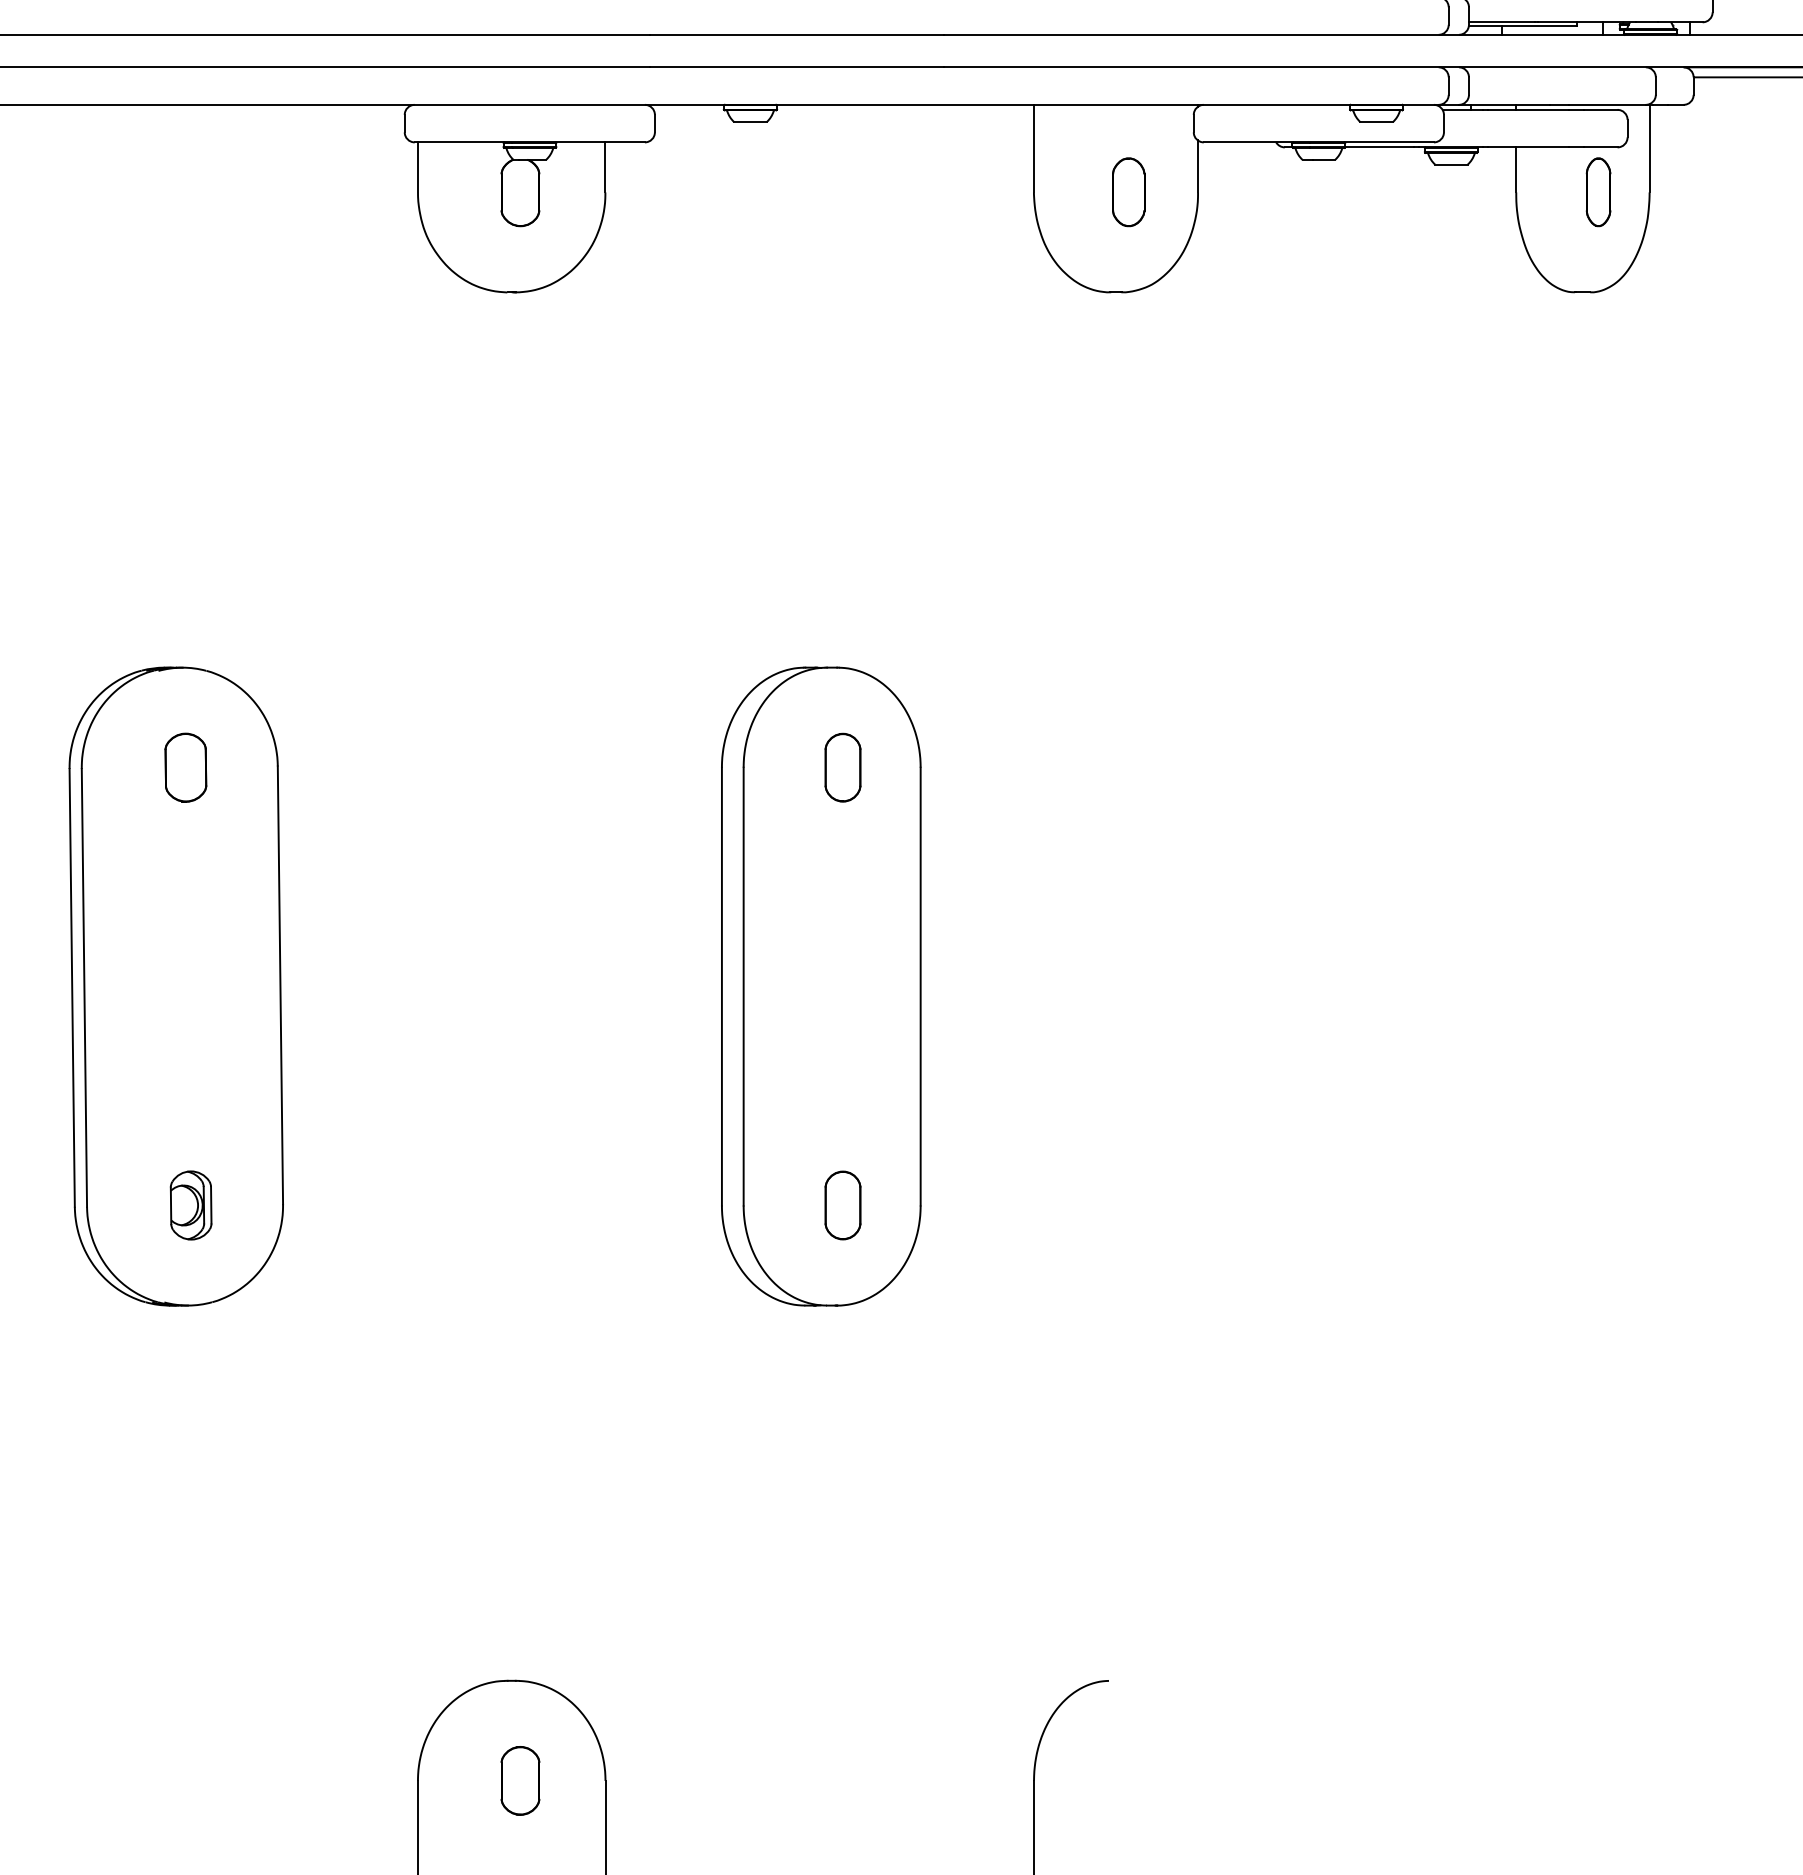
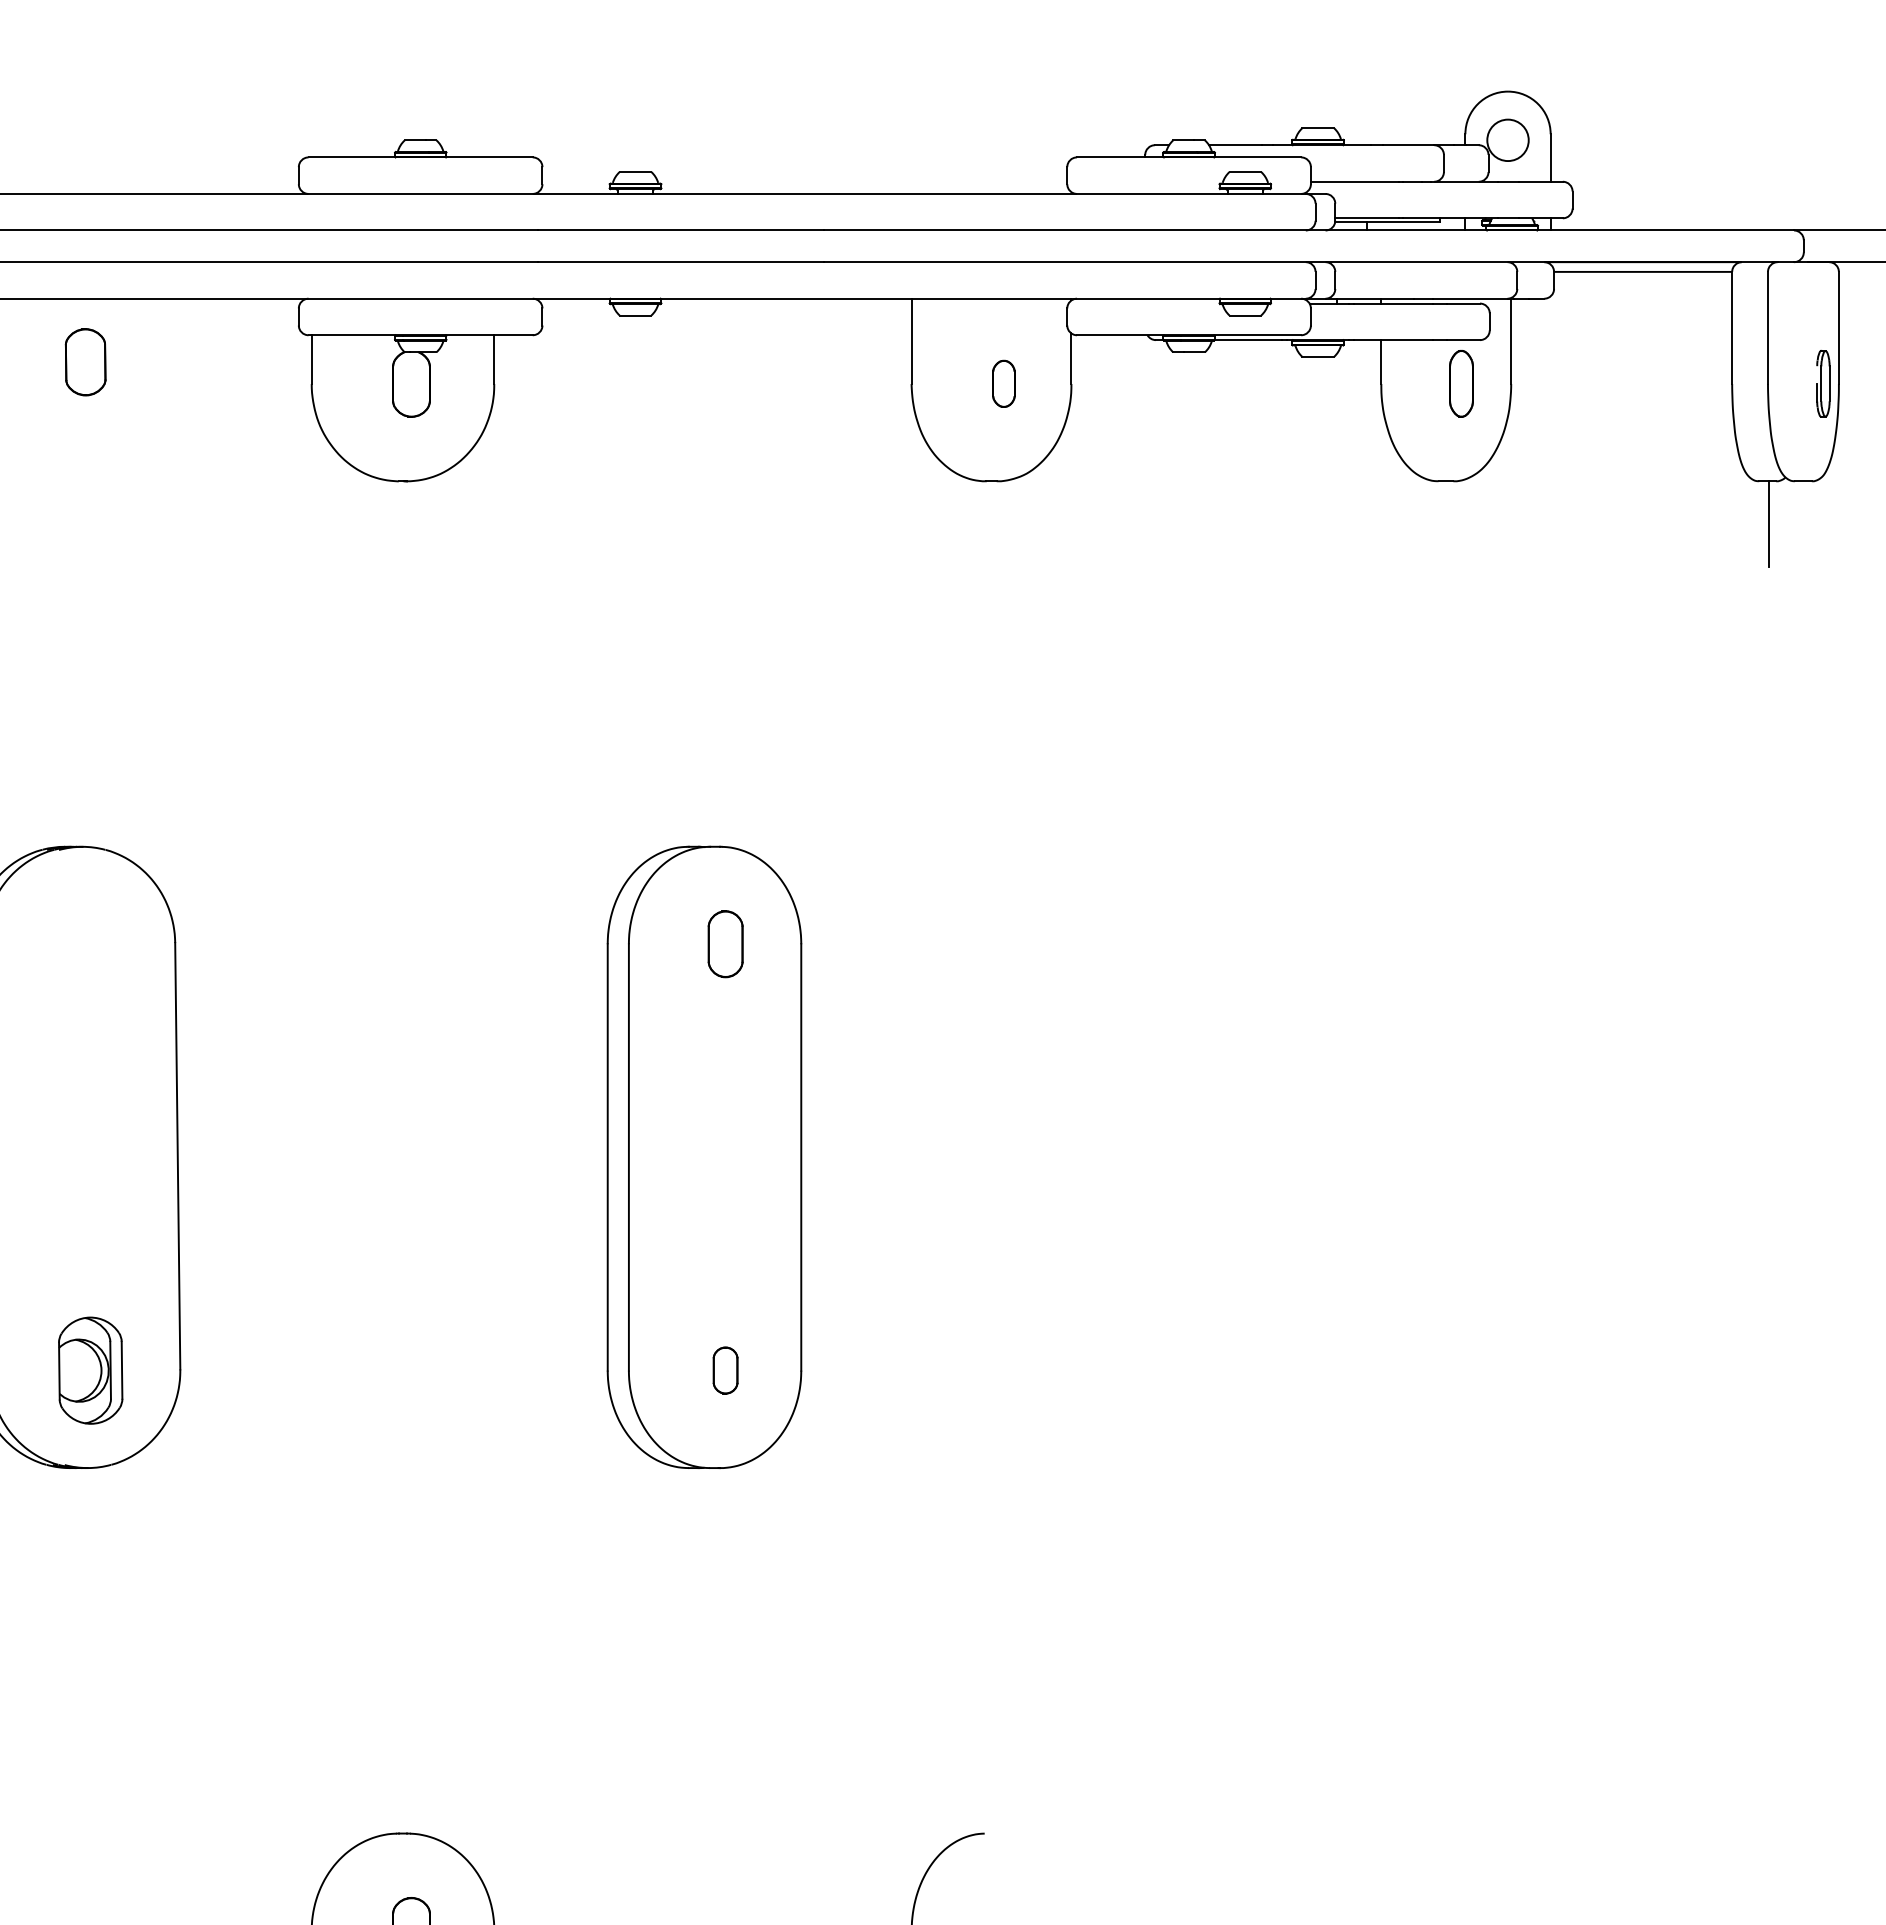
part: (1128, 191) -> (1003, 383), size x0.7
part: (185, 767) -> (85, 362), moved
part: (190, 1205) -> (90, 1370), size x1.6
part: (842, 1205) -> (725, 1370), size x0.7

